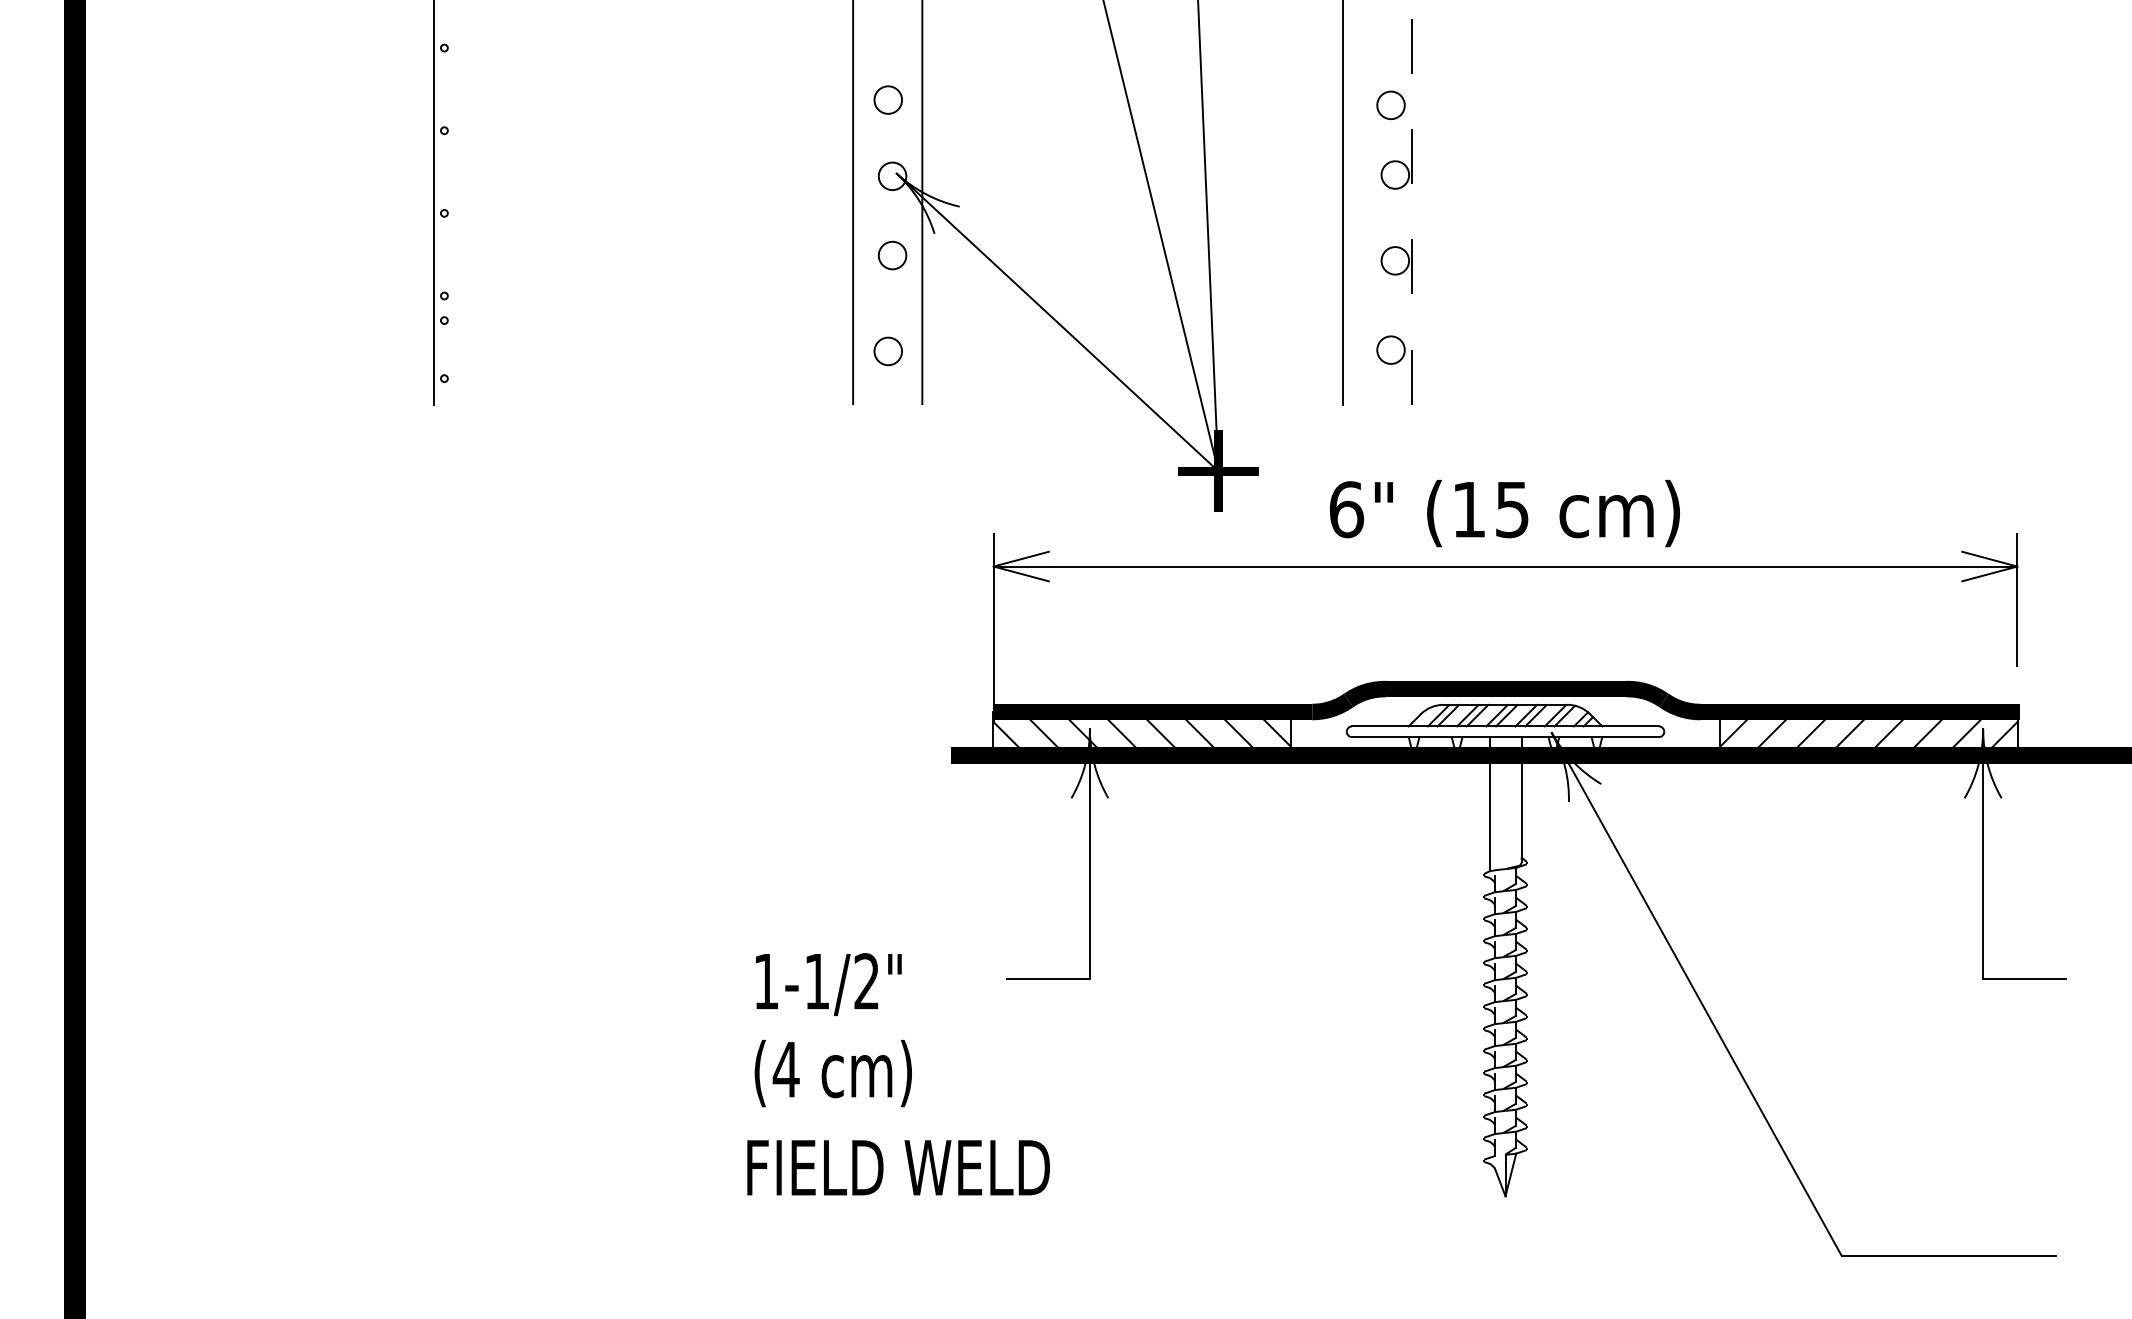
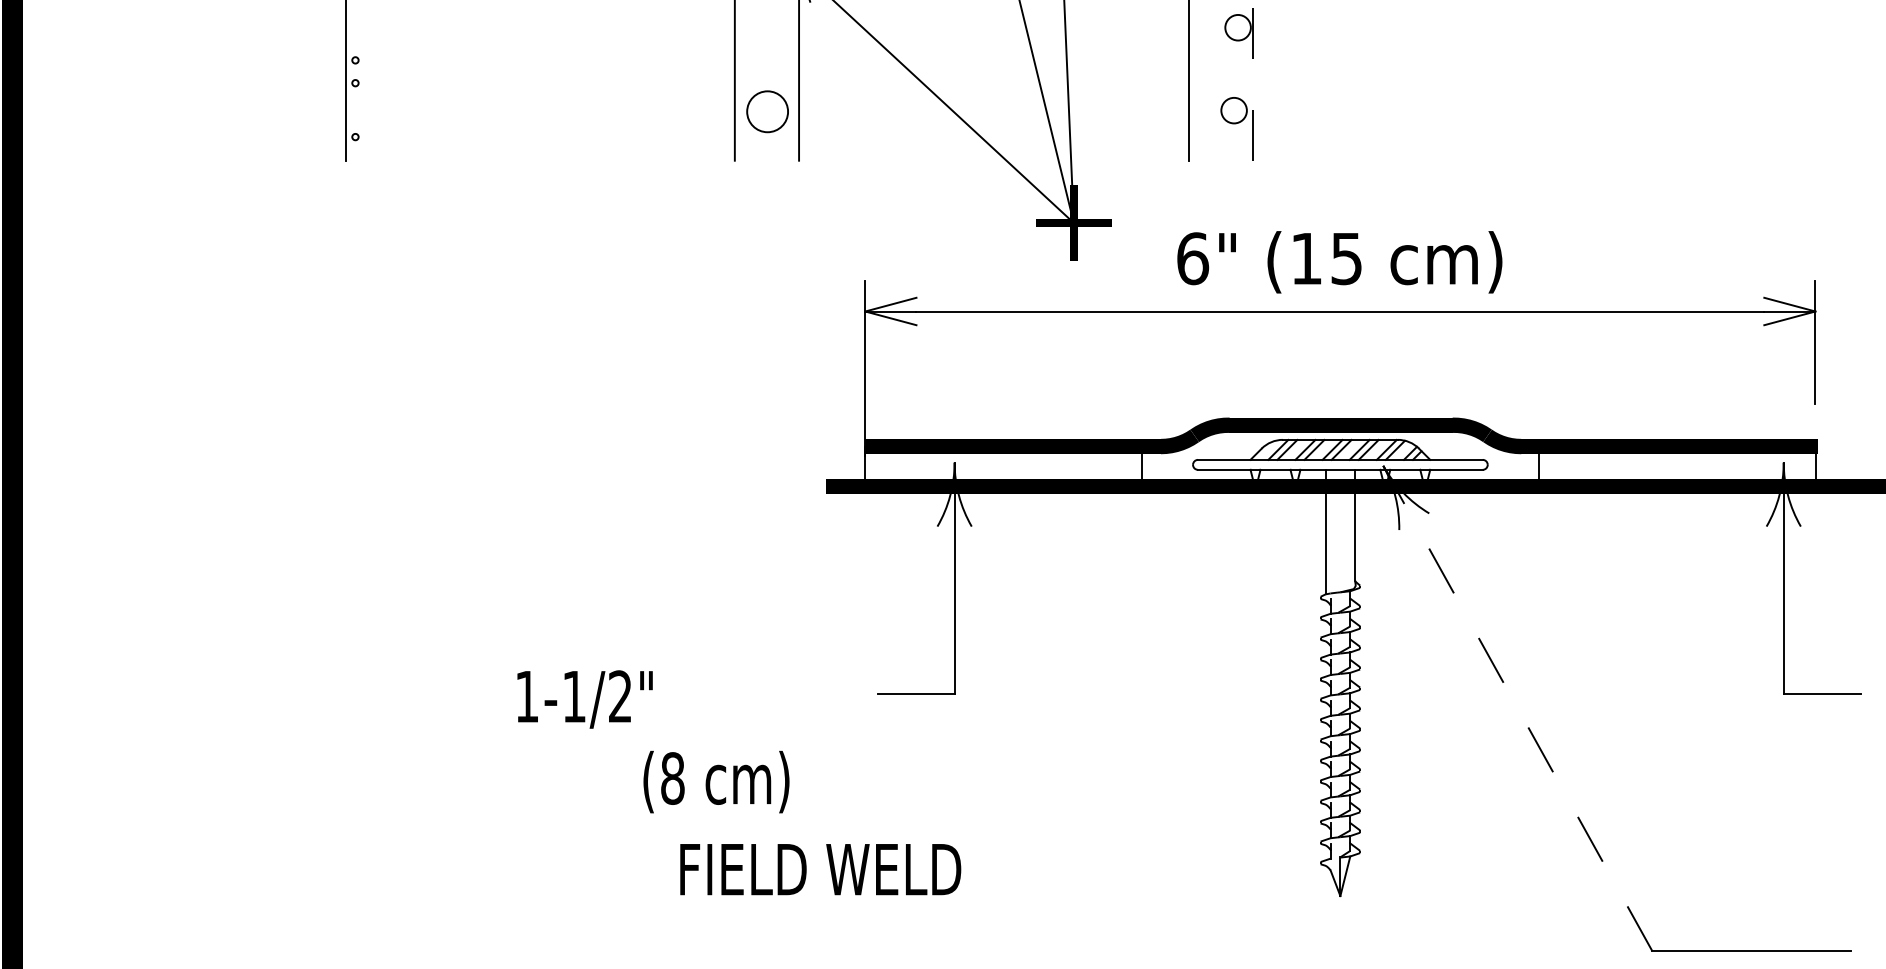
circle: (892, 255) -> (771, 22), removed
circle: (887, 351) -> (766, 111), size x1.6
hatch: (1141, 733) -> (1002, 466), removed
hatch: (1868, 733) -> (1677, 466), removed
text: (828, 984) -> (584, 699), moved
line: (1696, 994) -> (1517, 708), solid -> dashed
text: (785, 1069) -> (672, 778), (4 -> (8
text: (898, 1167) -> (820, 869), moved

